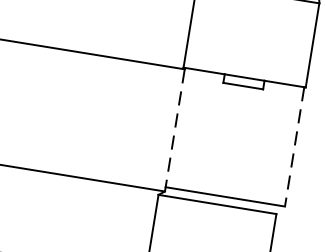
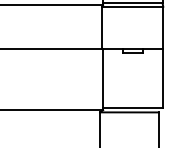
line: (175, 131) -> (103, 80), dashed -> solid
line: (294, 147) -> (162, 78), dashed -> solid

